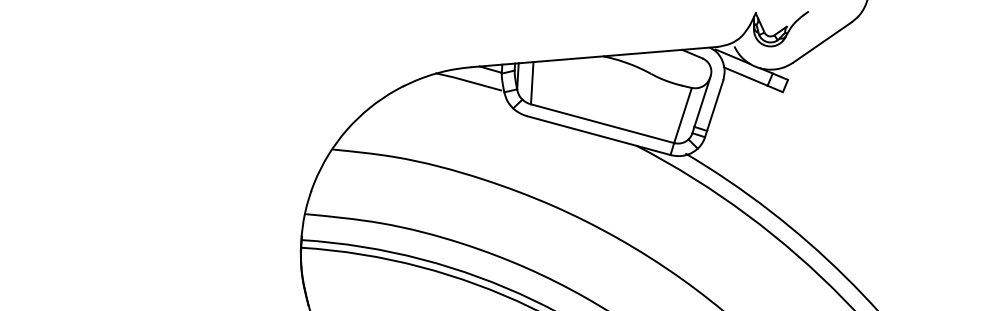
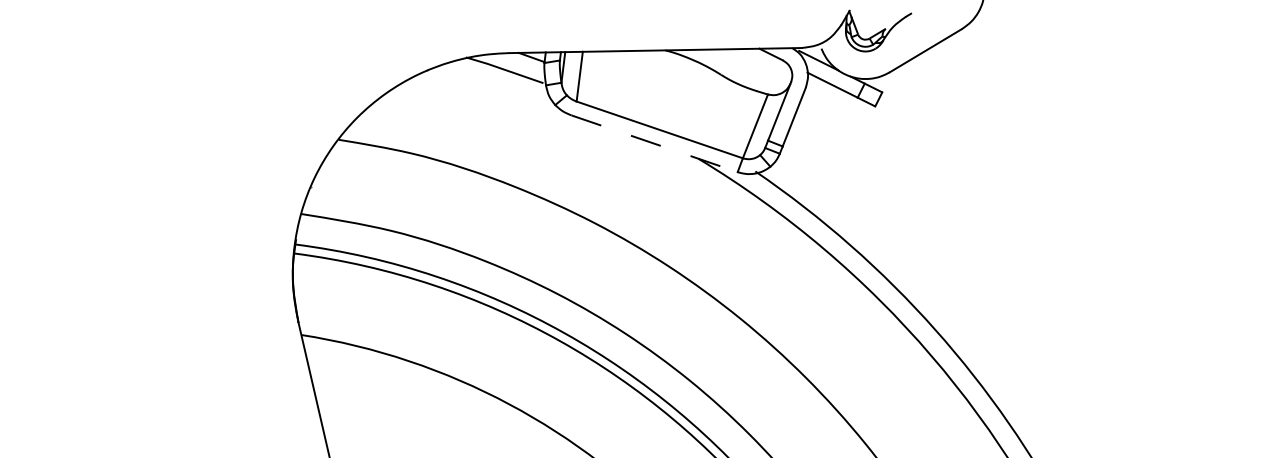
line: (598, 135) -> (654, 143), solid -> dashed

